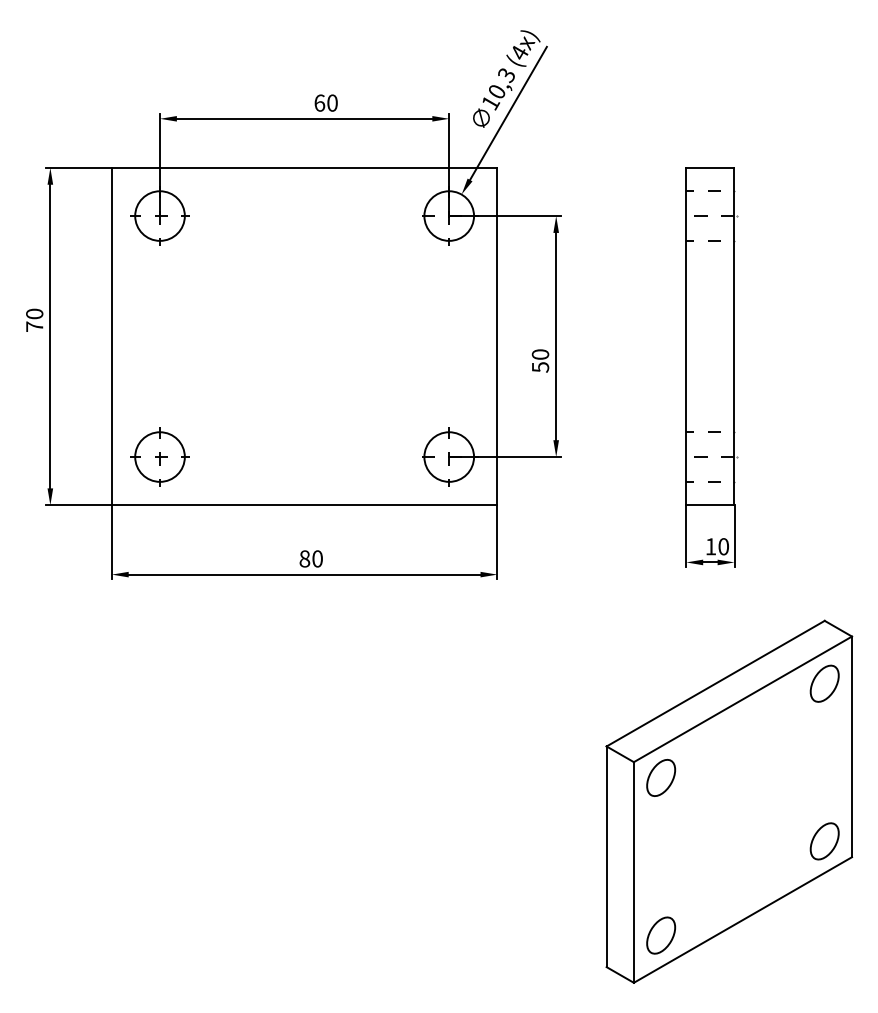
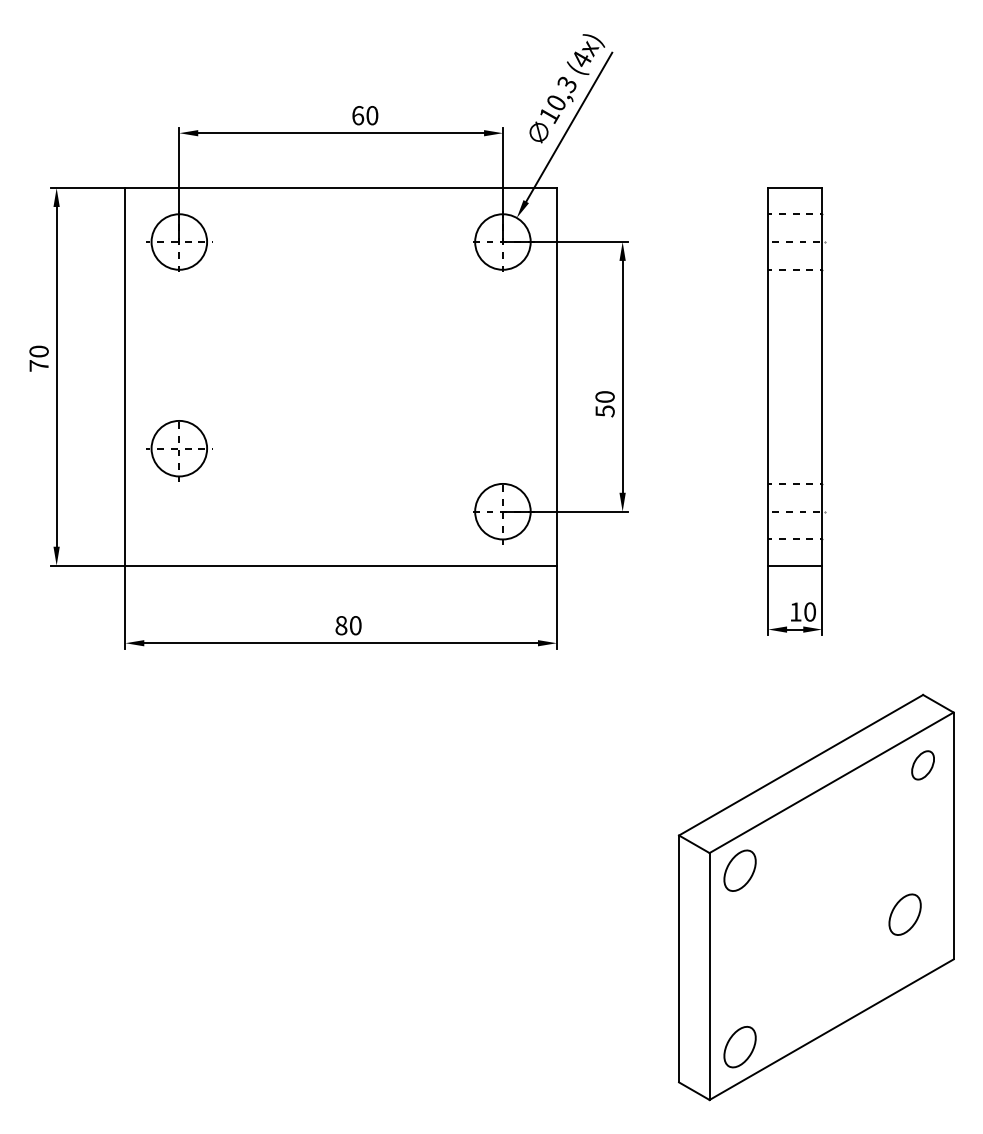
part: (160, 458) -> (179, 450), moved
part: (824, 683) -> (922, 765), size x0.7
part: (824, 841) -> (904, 914), moved

